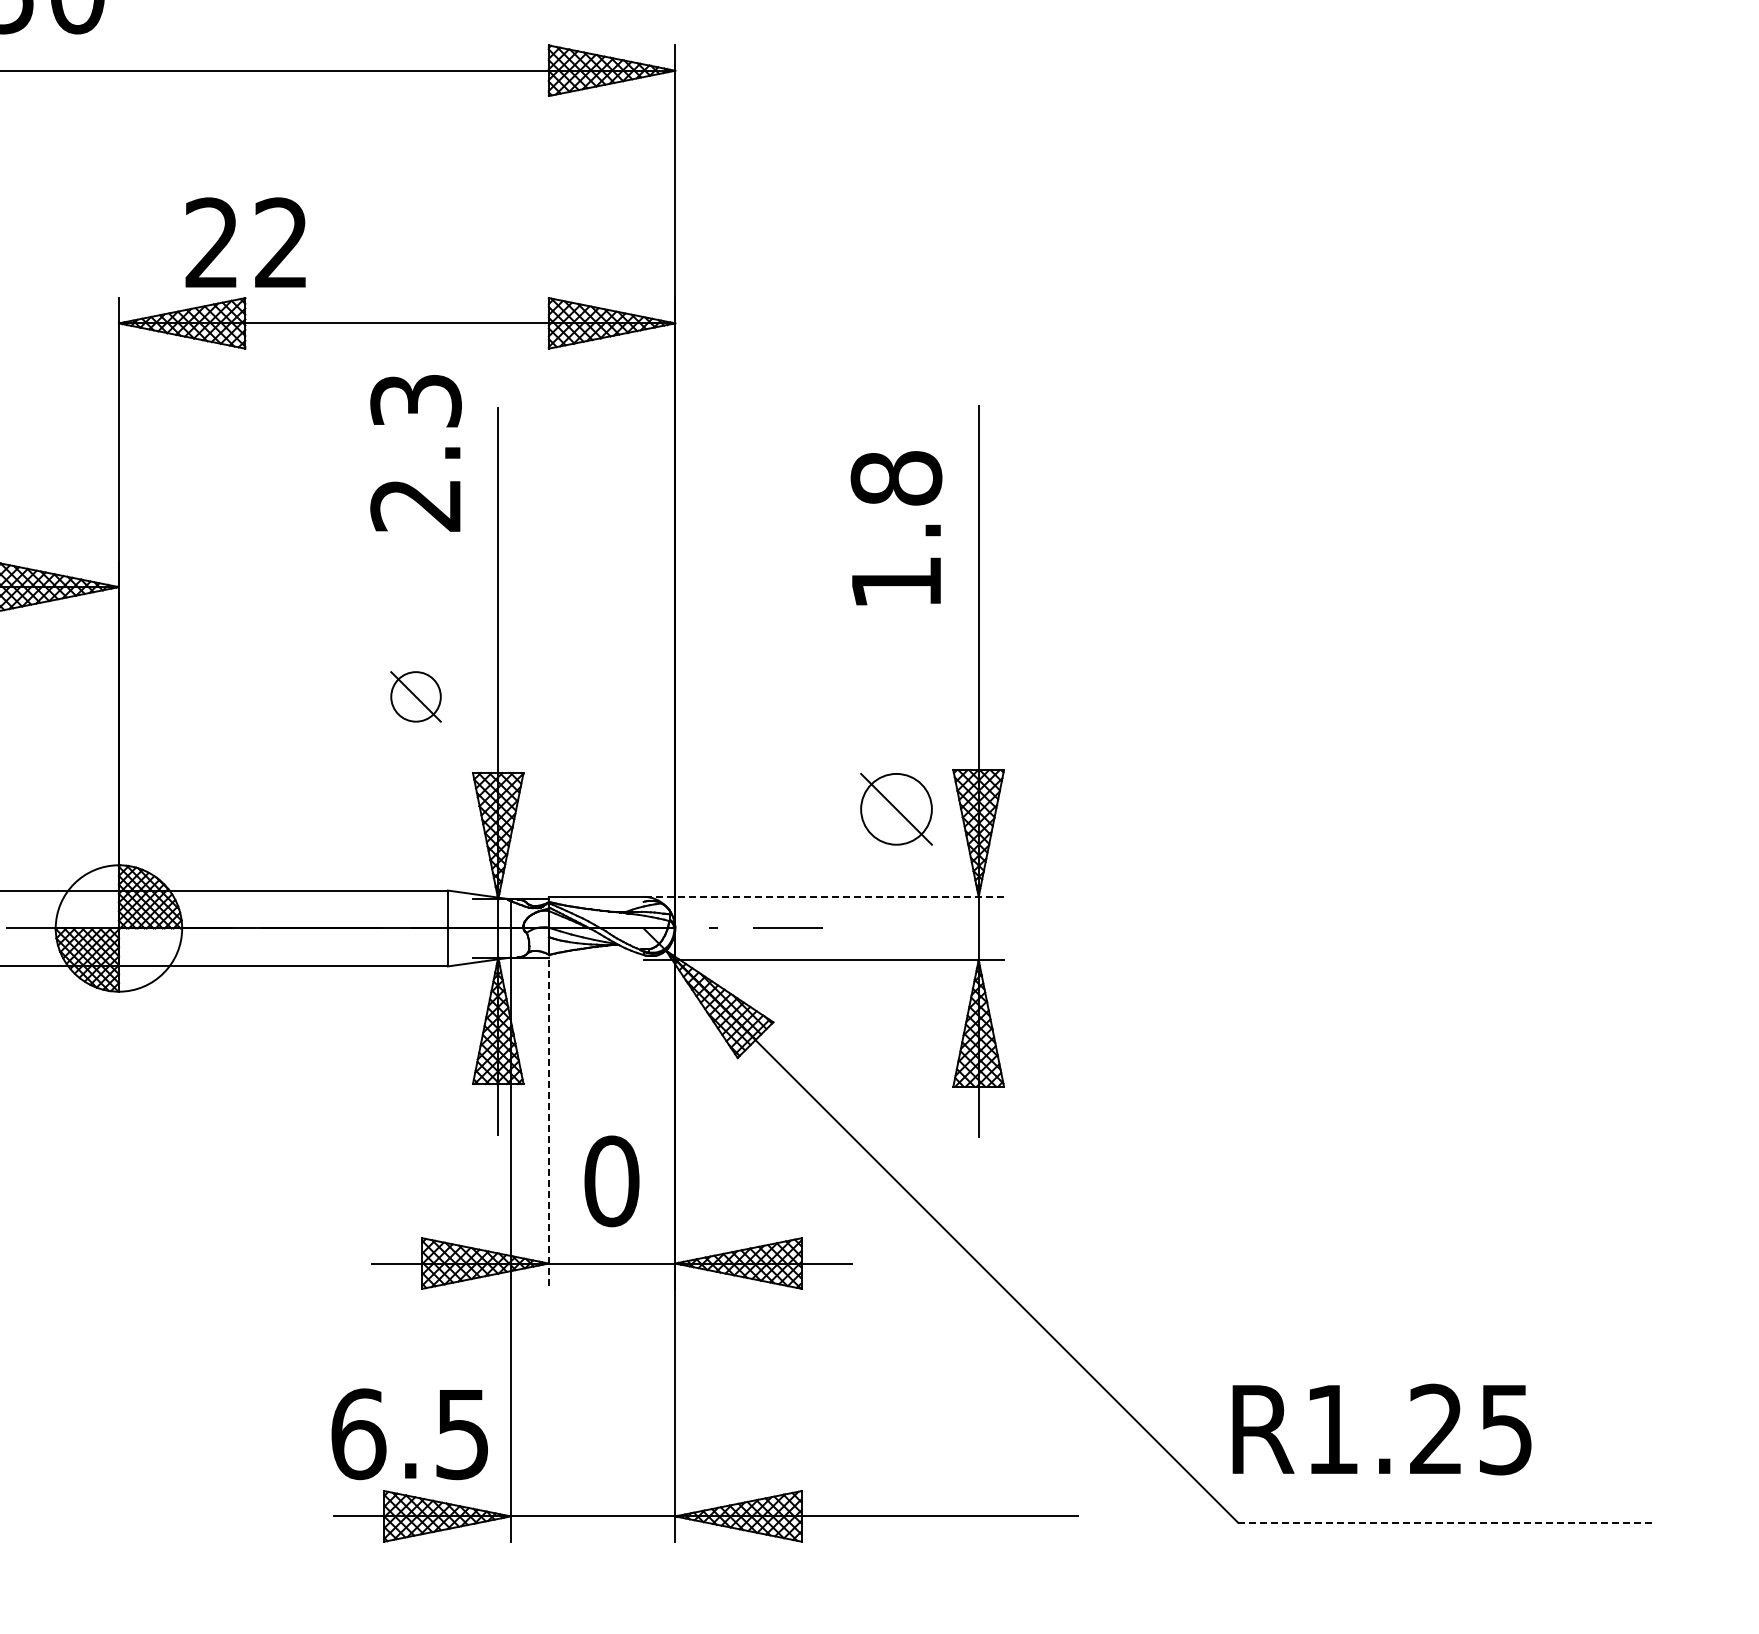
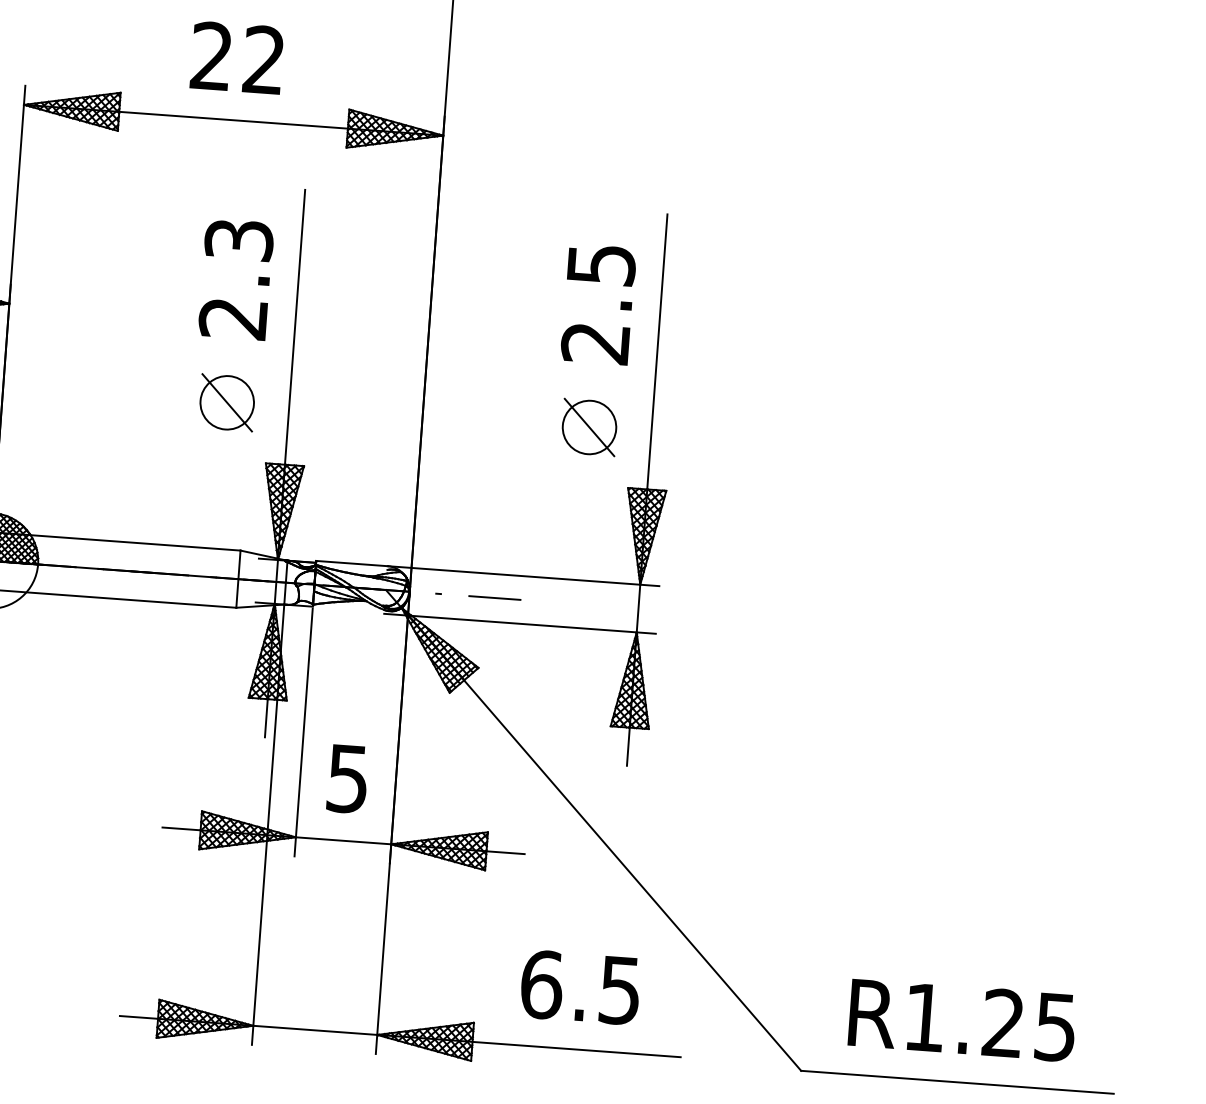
text: (245, 242) -> (236, 57), moved
text: (415, 453) -> (235, 279), moved
text: (896, 530) -> (598, 304), 1.8 -> 2.5
part: (415, 696) -> (226, 402), size x1.43
part: (896, 808) -> (589, 426), moved
line: (823, 896) -> (523, 575), dashed -> solid
line: (548, 1124) -> (303, 732), dashed -> solid
text: (611, 1181) -> (347, 778), 0 -> 5
text: (1381, 1429) -> (962, 1020), moved
text: (409, 1434) -> (580, 987), moved
line: (1445, 1522) -> (957, 1082), dashed -> solid

